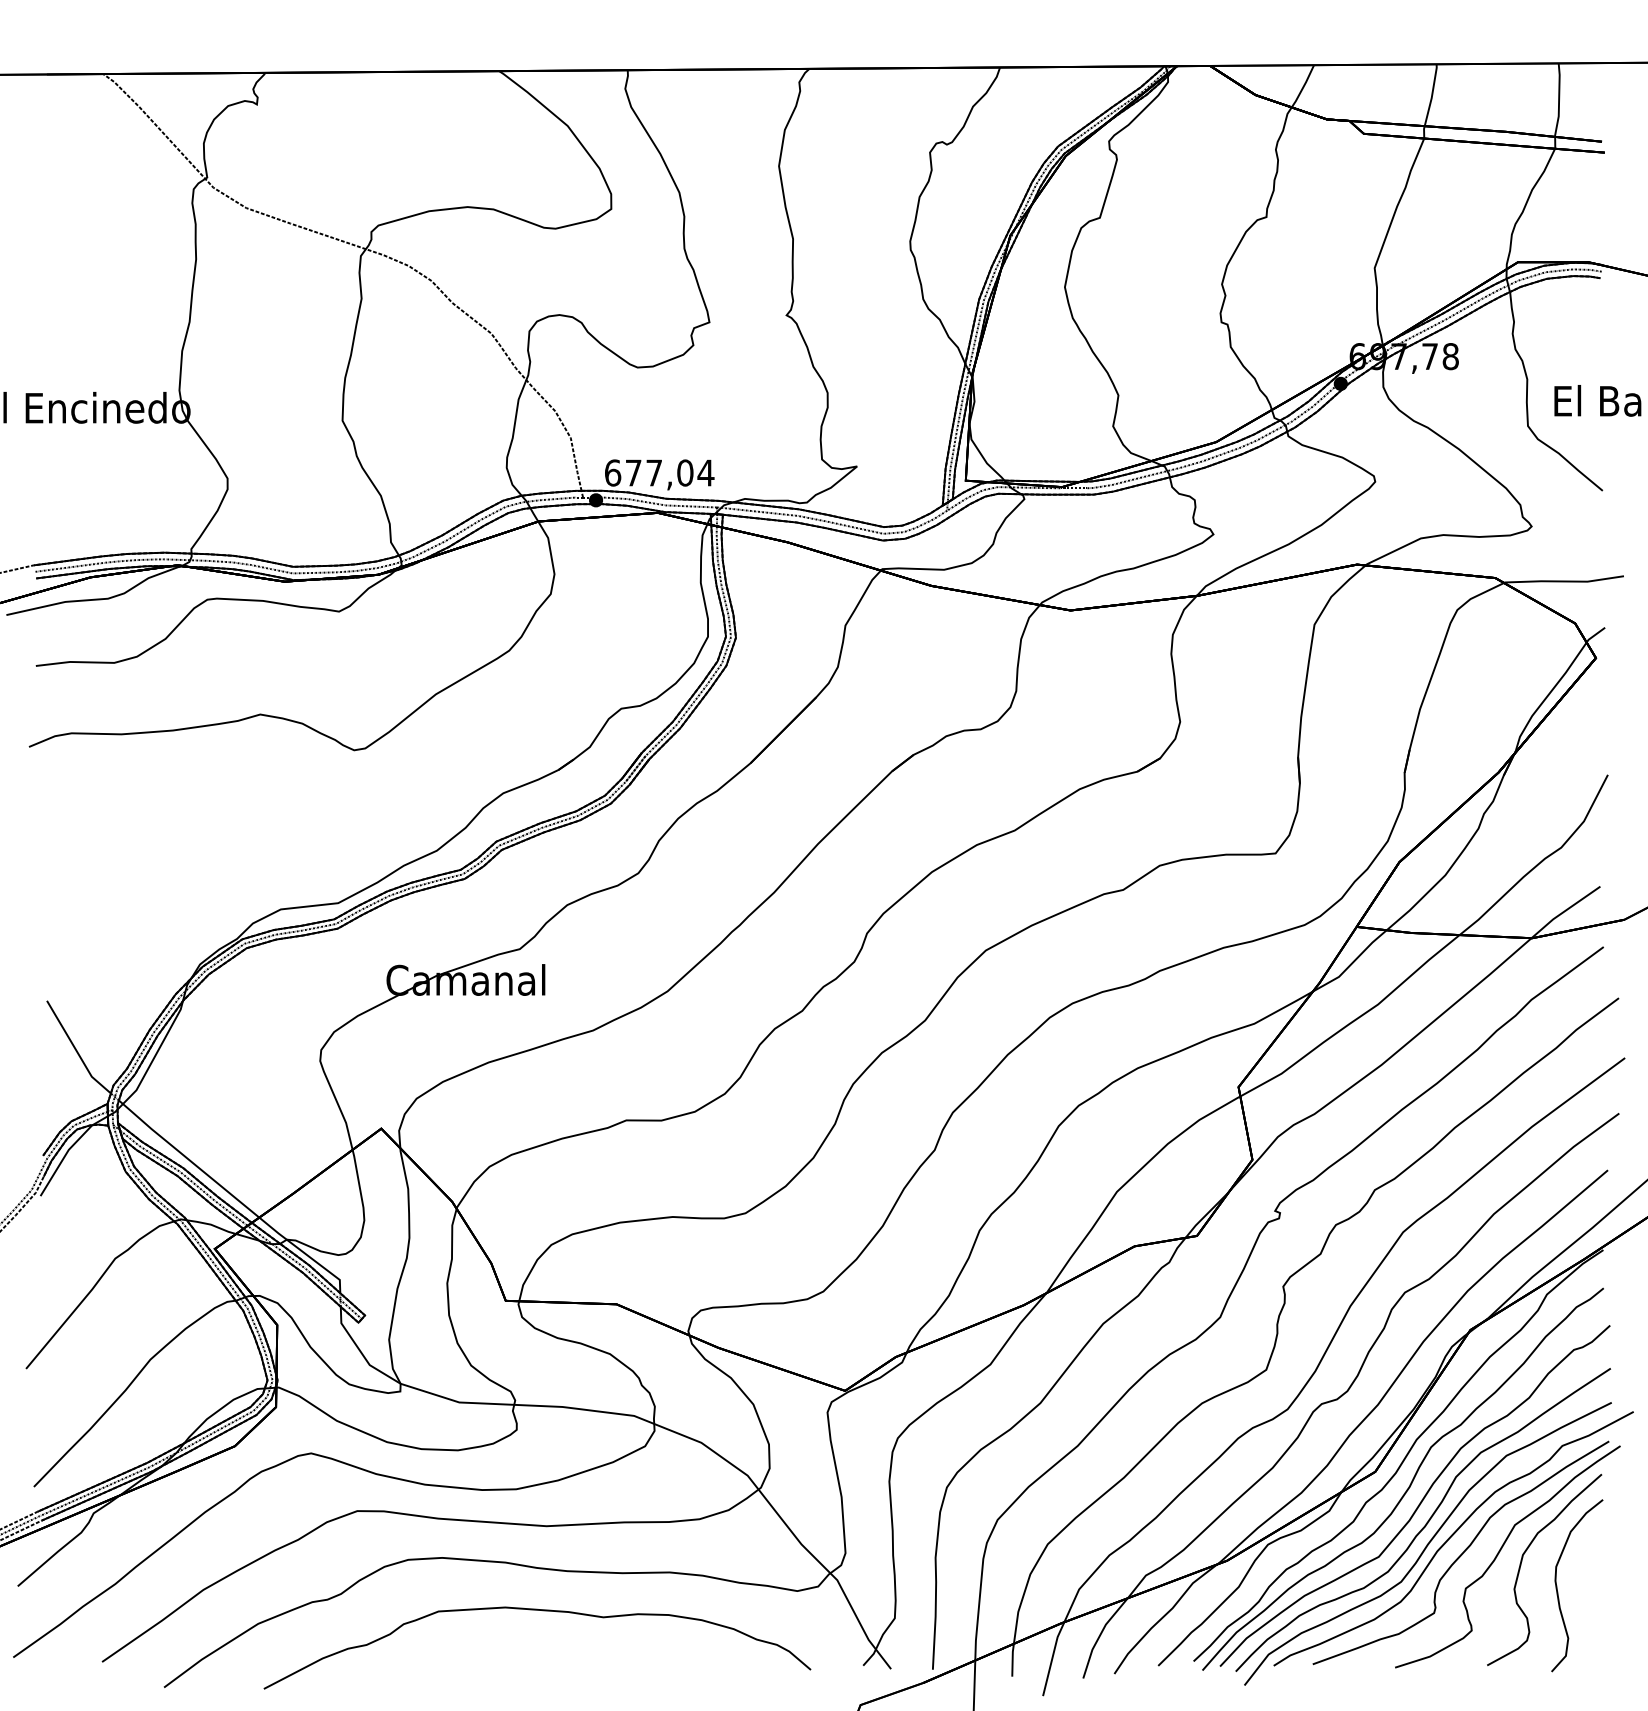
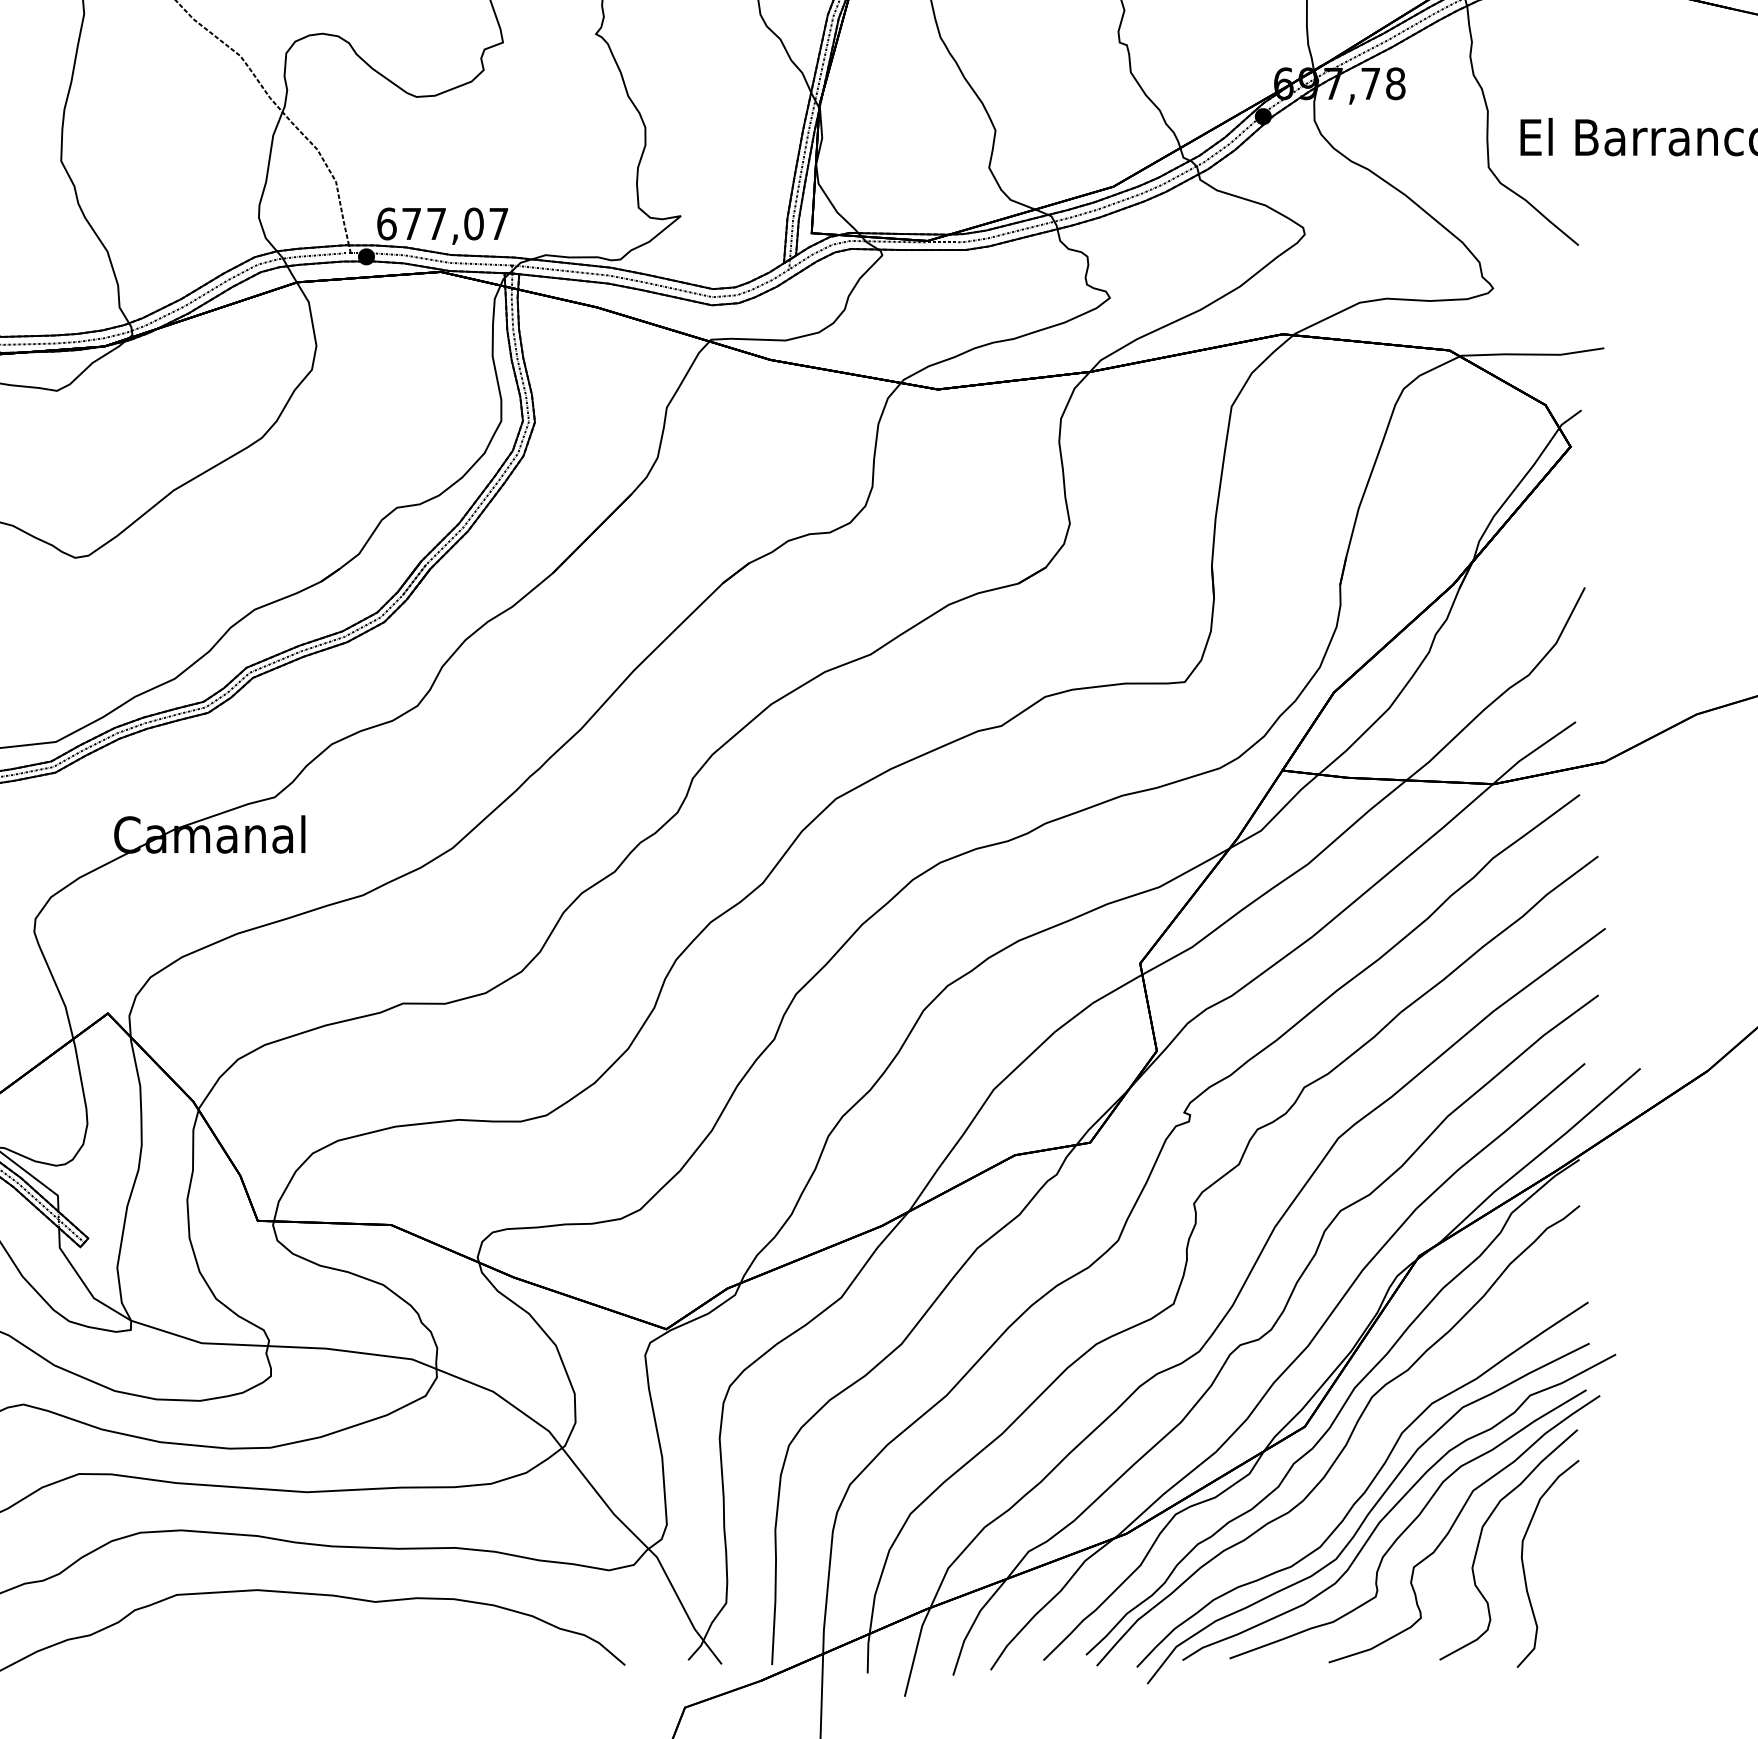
text: (705, 472) -> (498, 223), 677,04 -> 677,07
curve: (1421, 1499) -> (1360, 1460), removed

